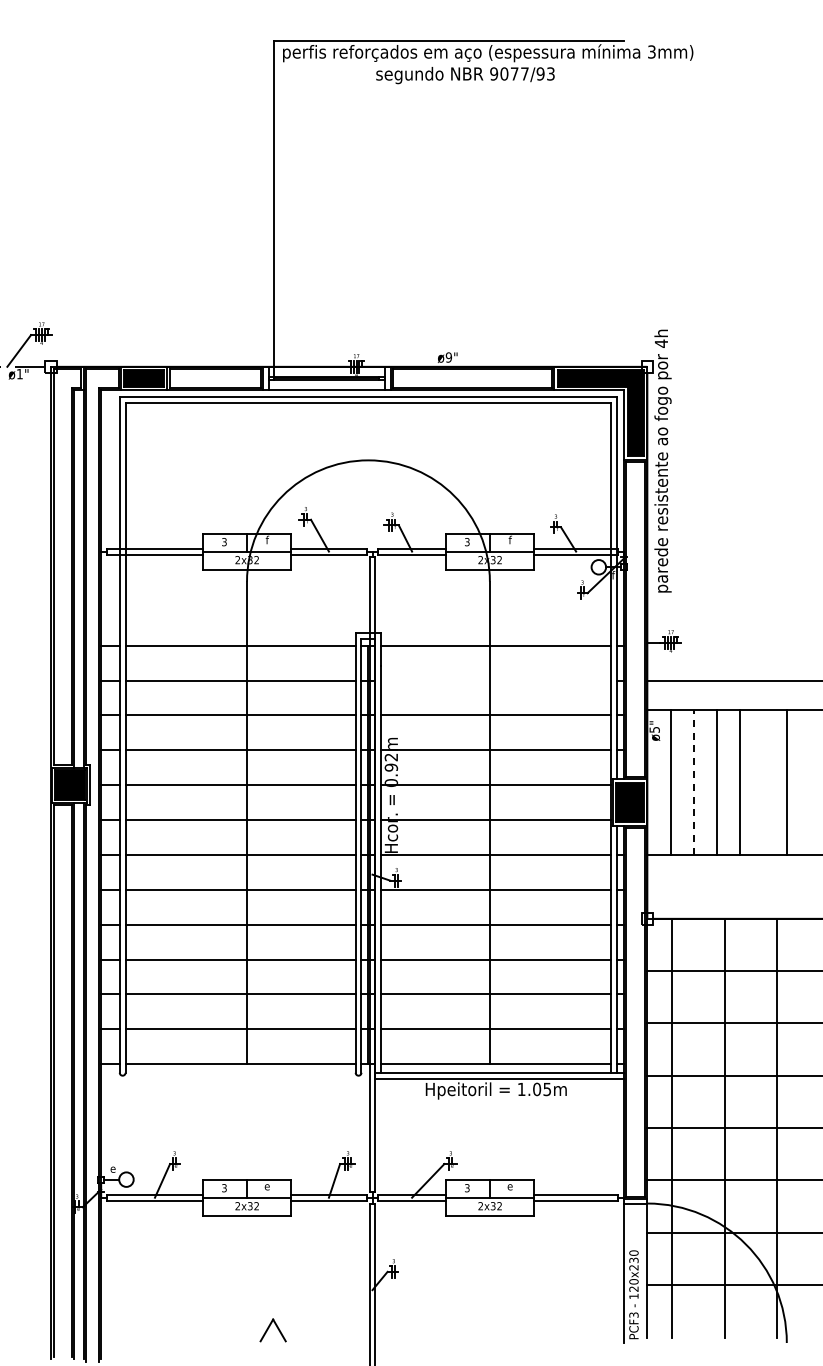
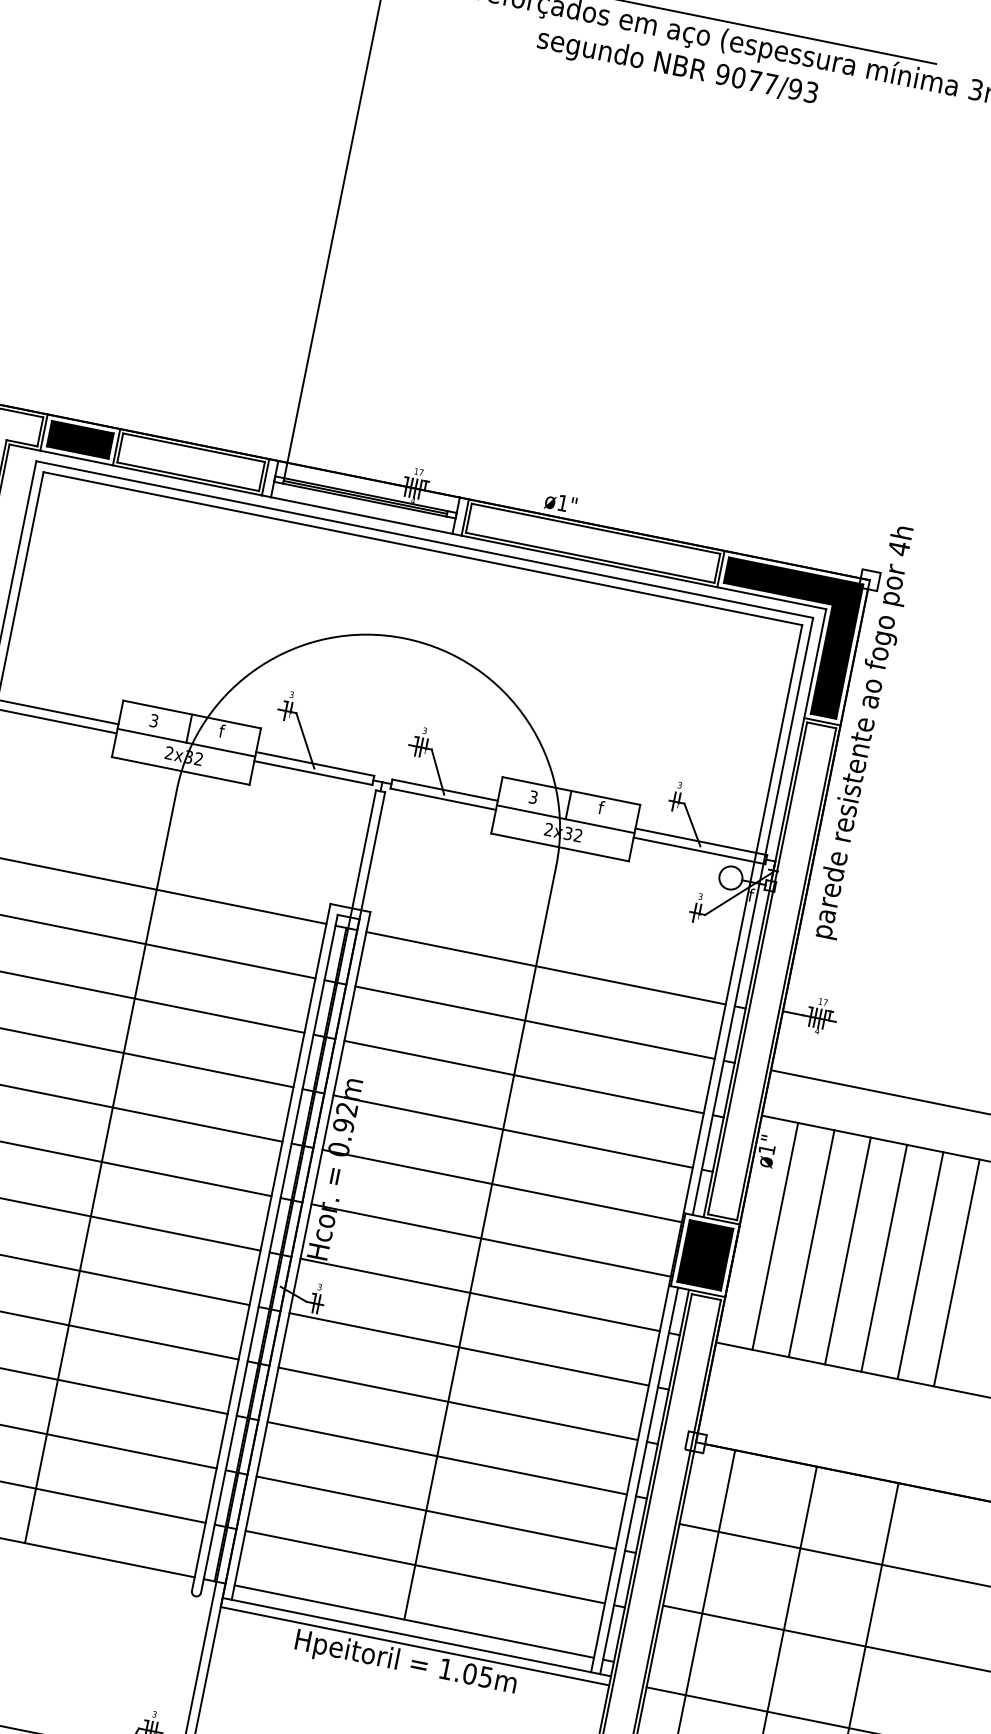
text: (448, 357) -> (562, 503), ø9" -> ø1"
line: (496, 680) -> (535, 1022), added
text: (654, 729) -> (766, 1148), ø5" -> ø1"
line: (763, 781) -> (920, 1264), added
line: (693, 782) -> (810, 1243), dashed -> solid

